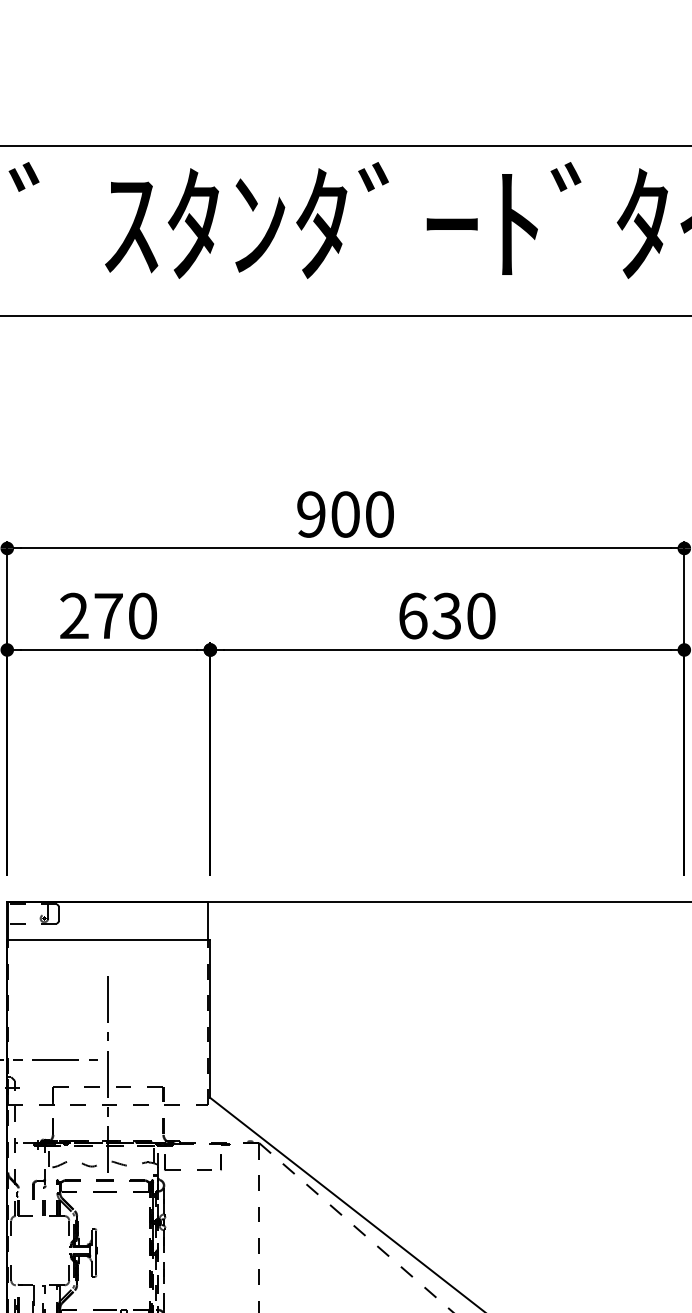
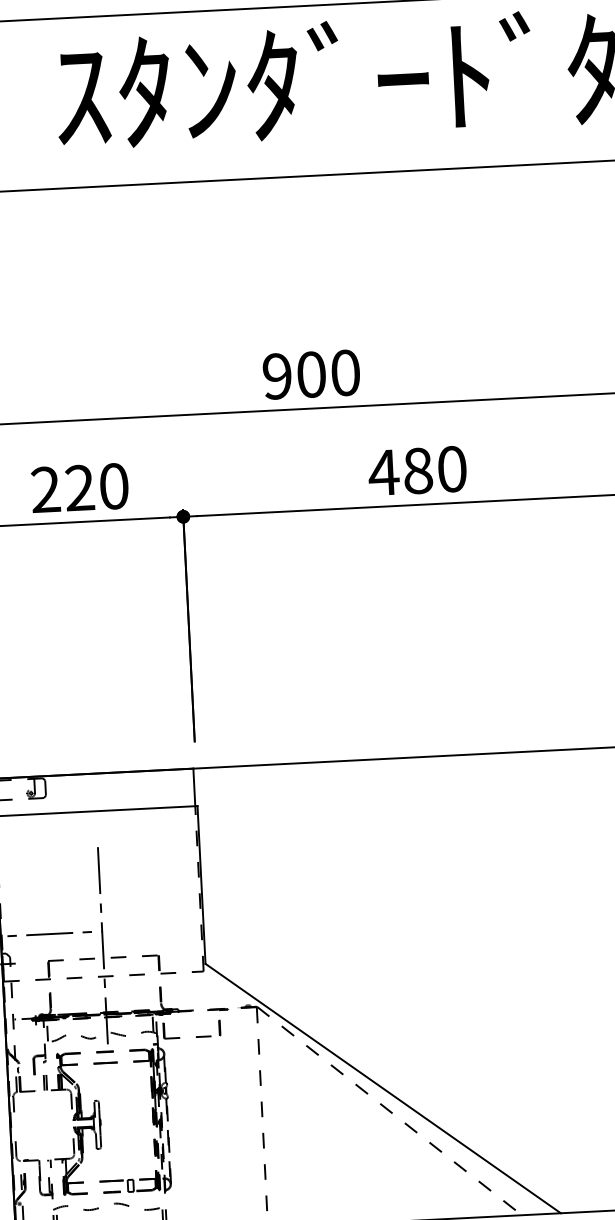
text: (108, 615) -> (79, 487), 270 -> 220
text: (429, 615) -> (400, 471), 630 -> 480

